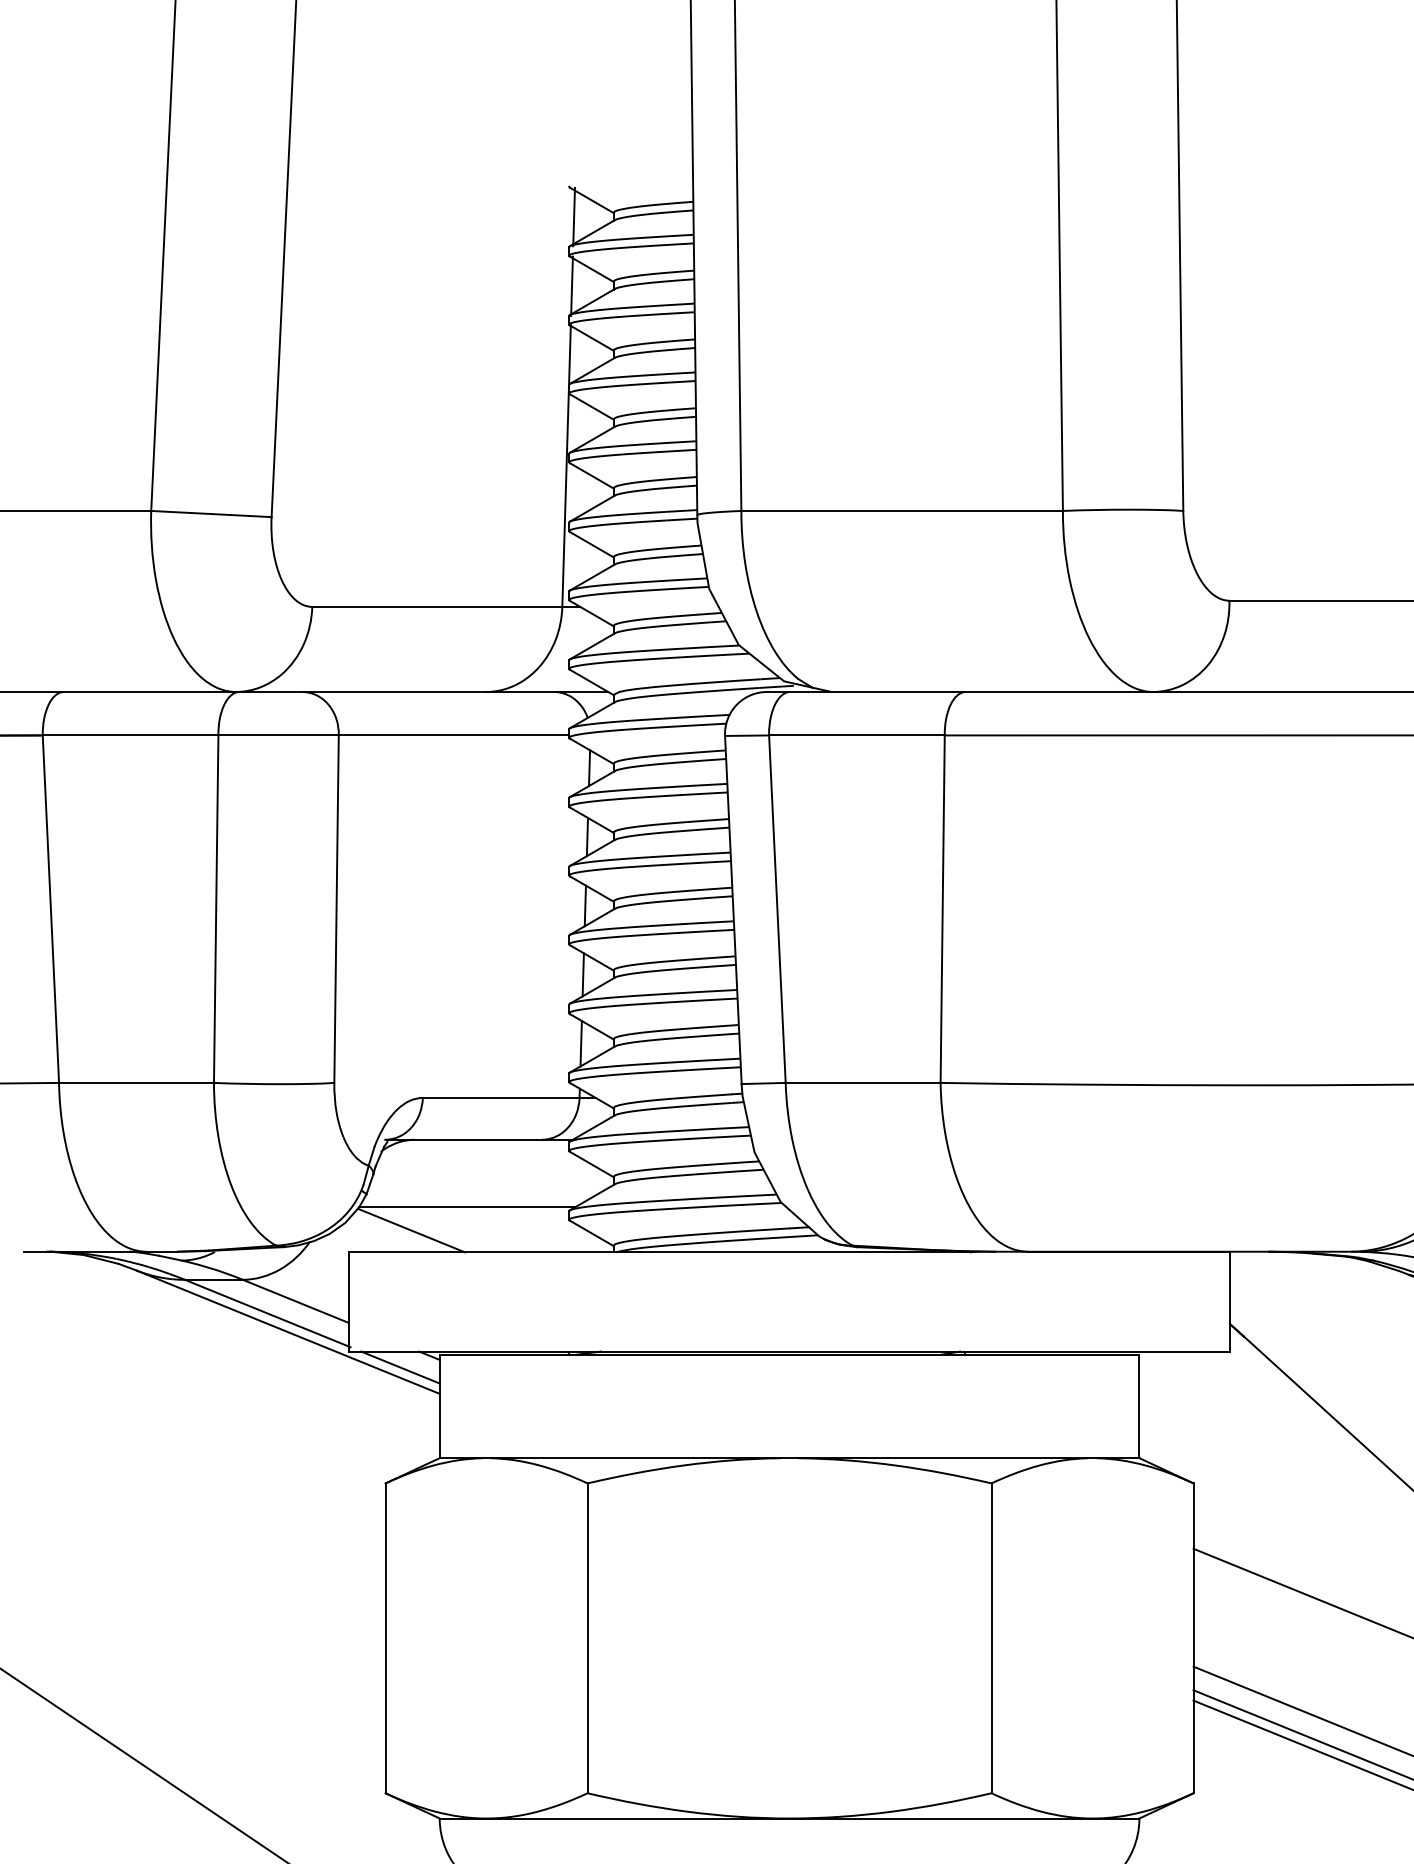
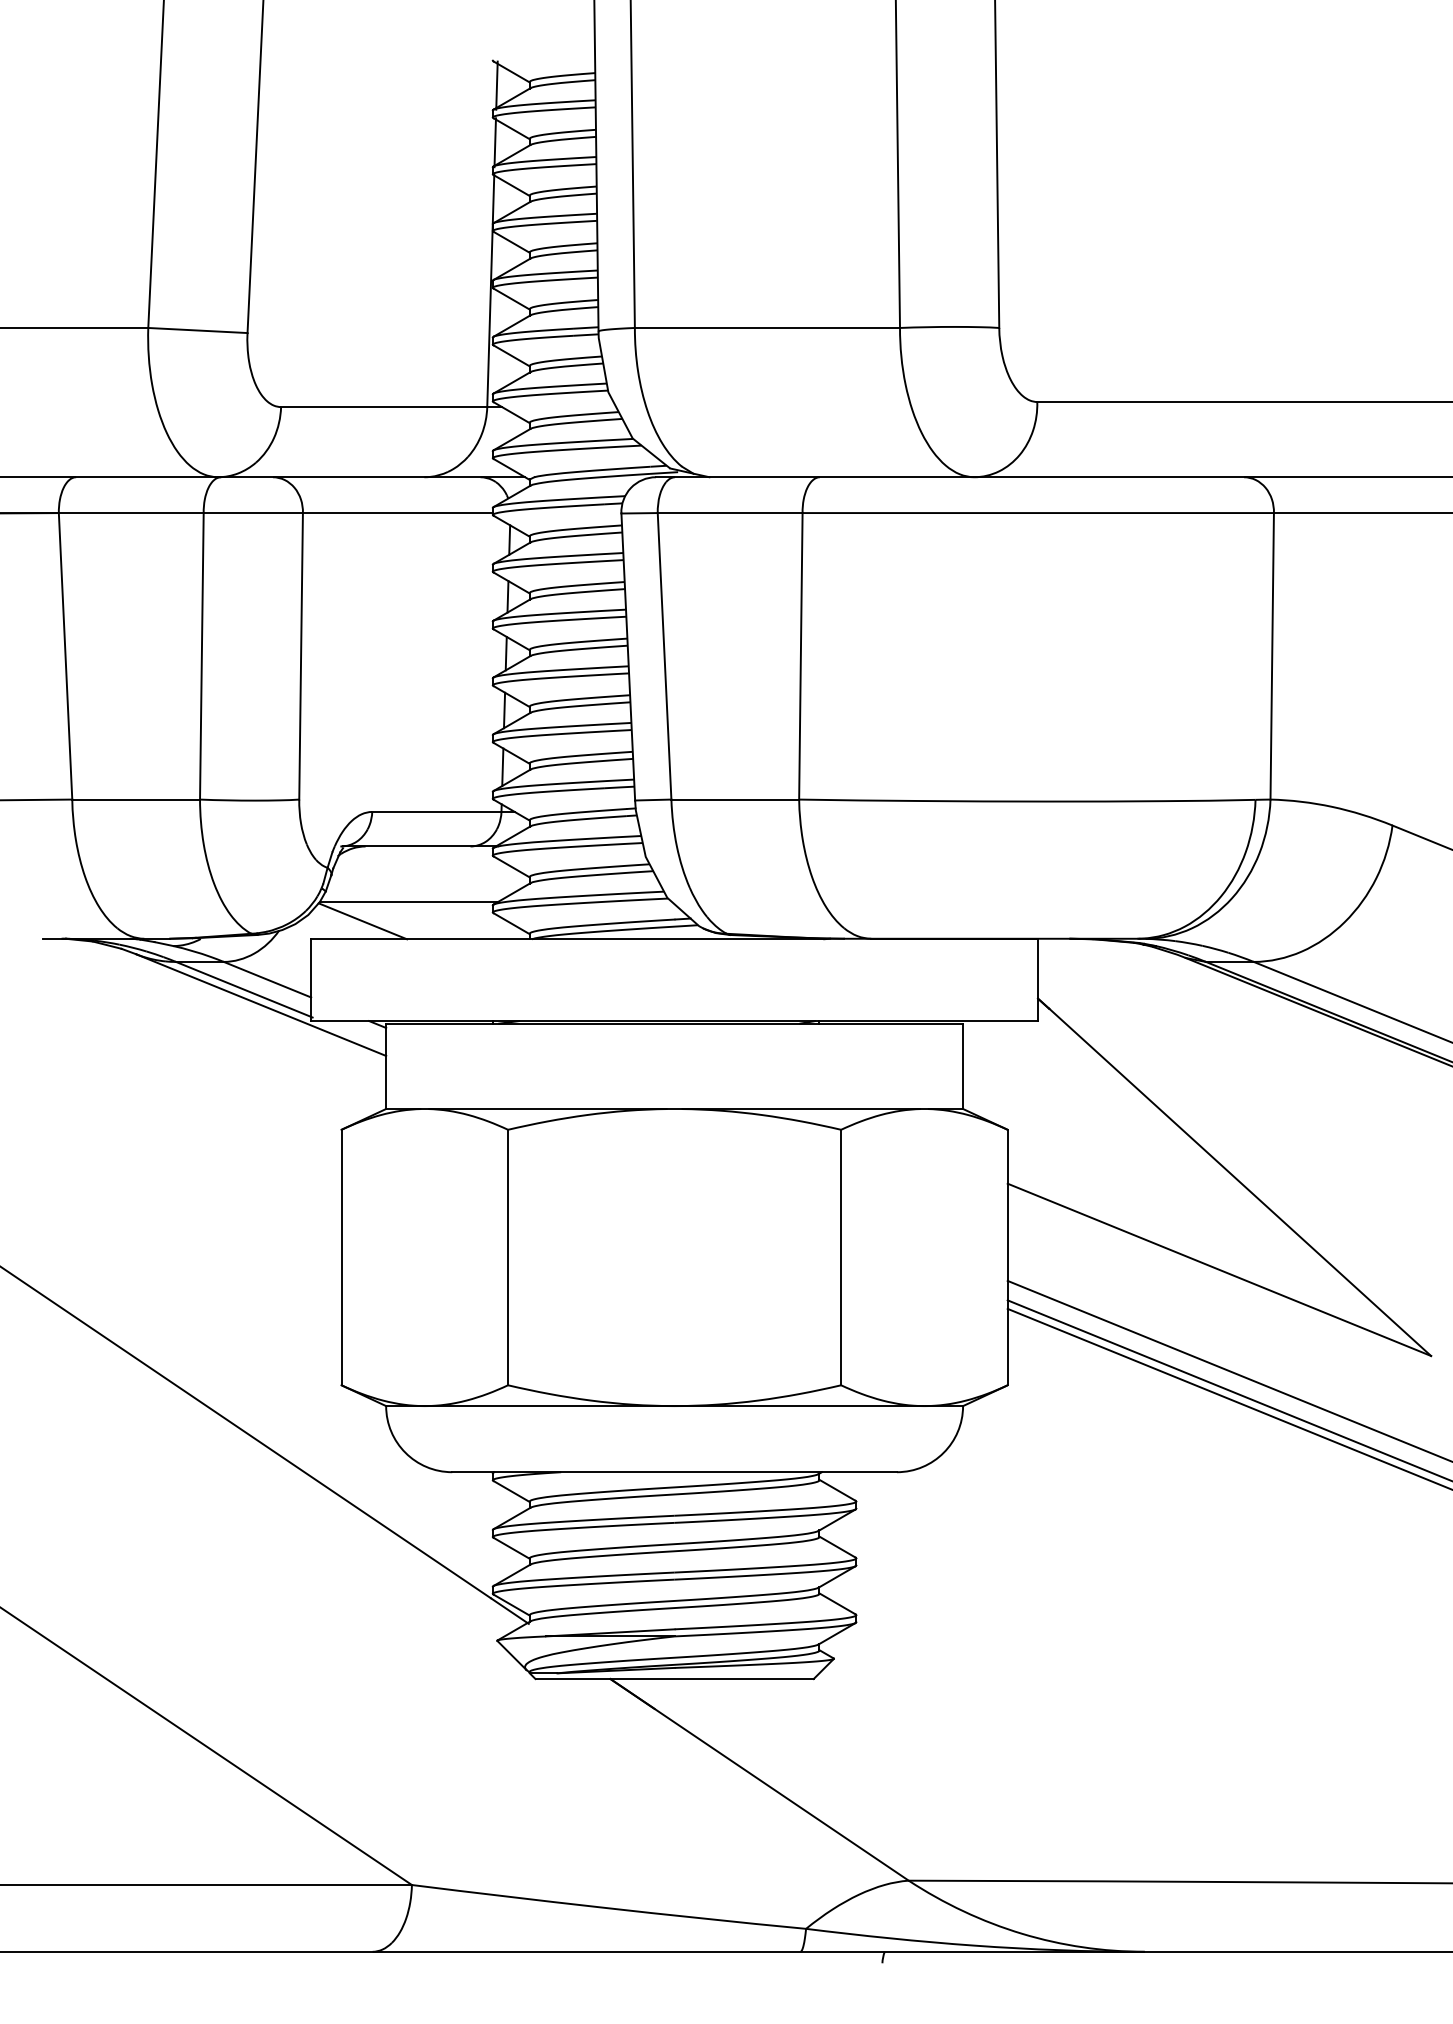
line: (400, 1367) -> (353, 1034), removed

